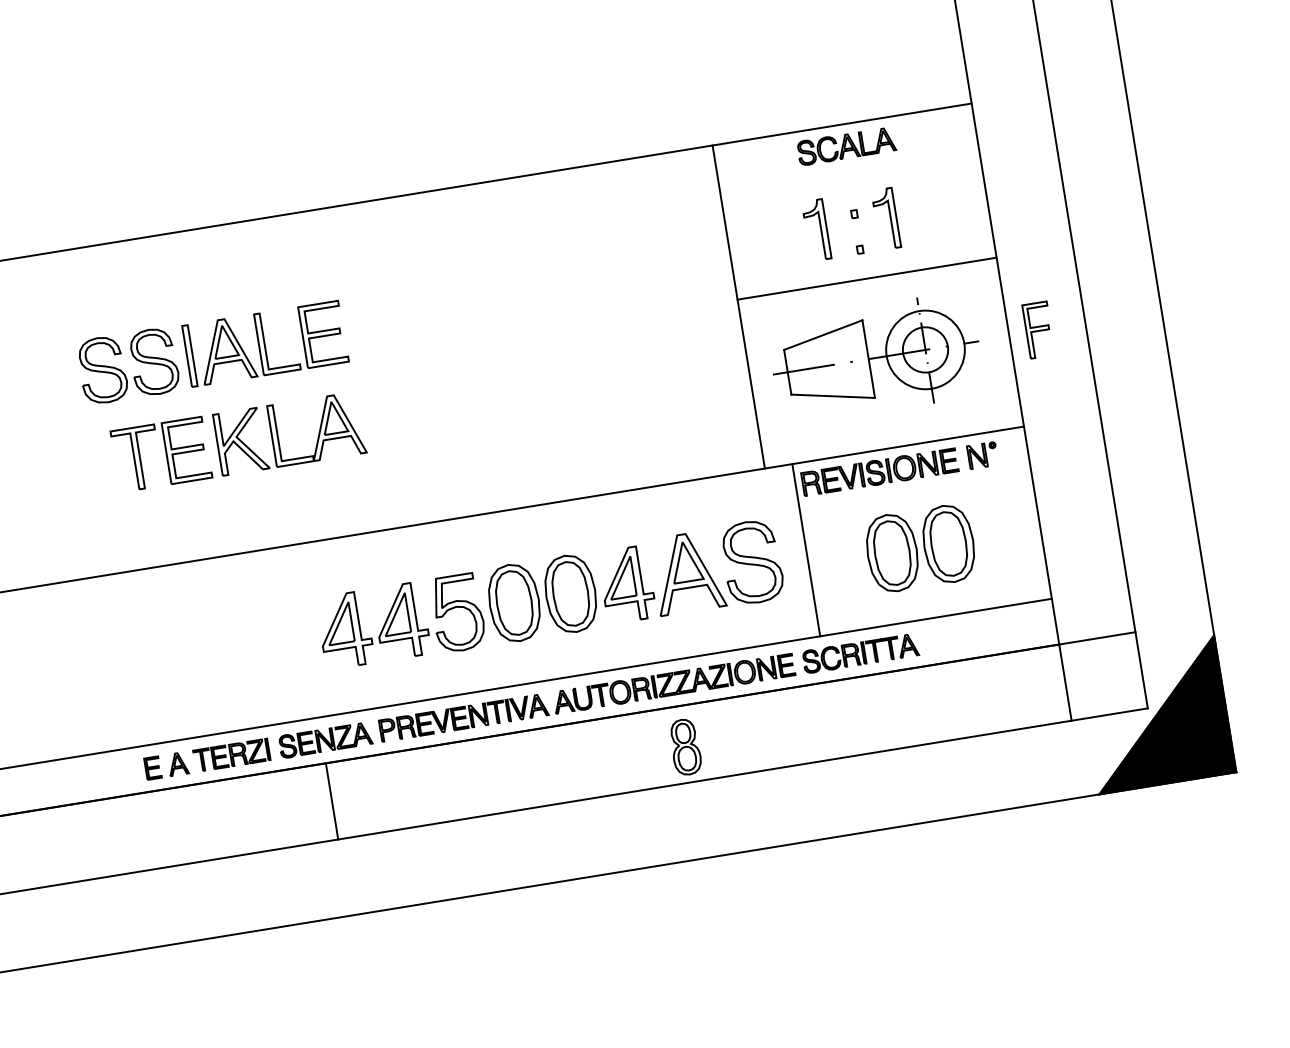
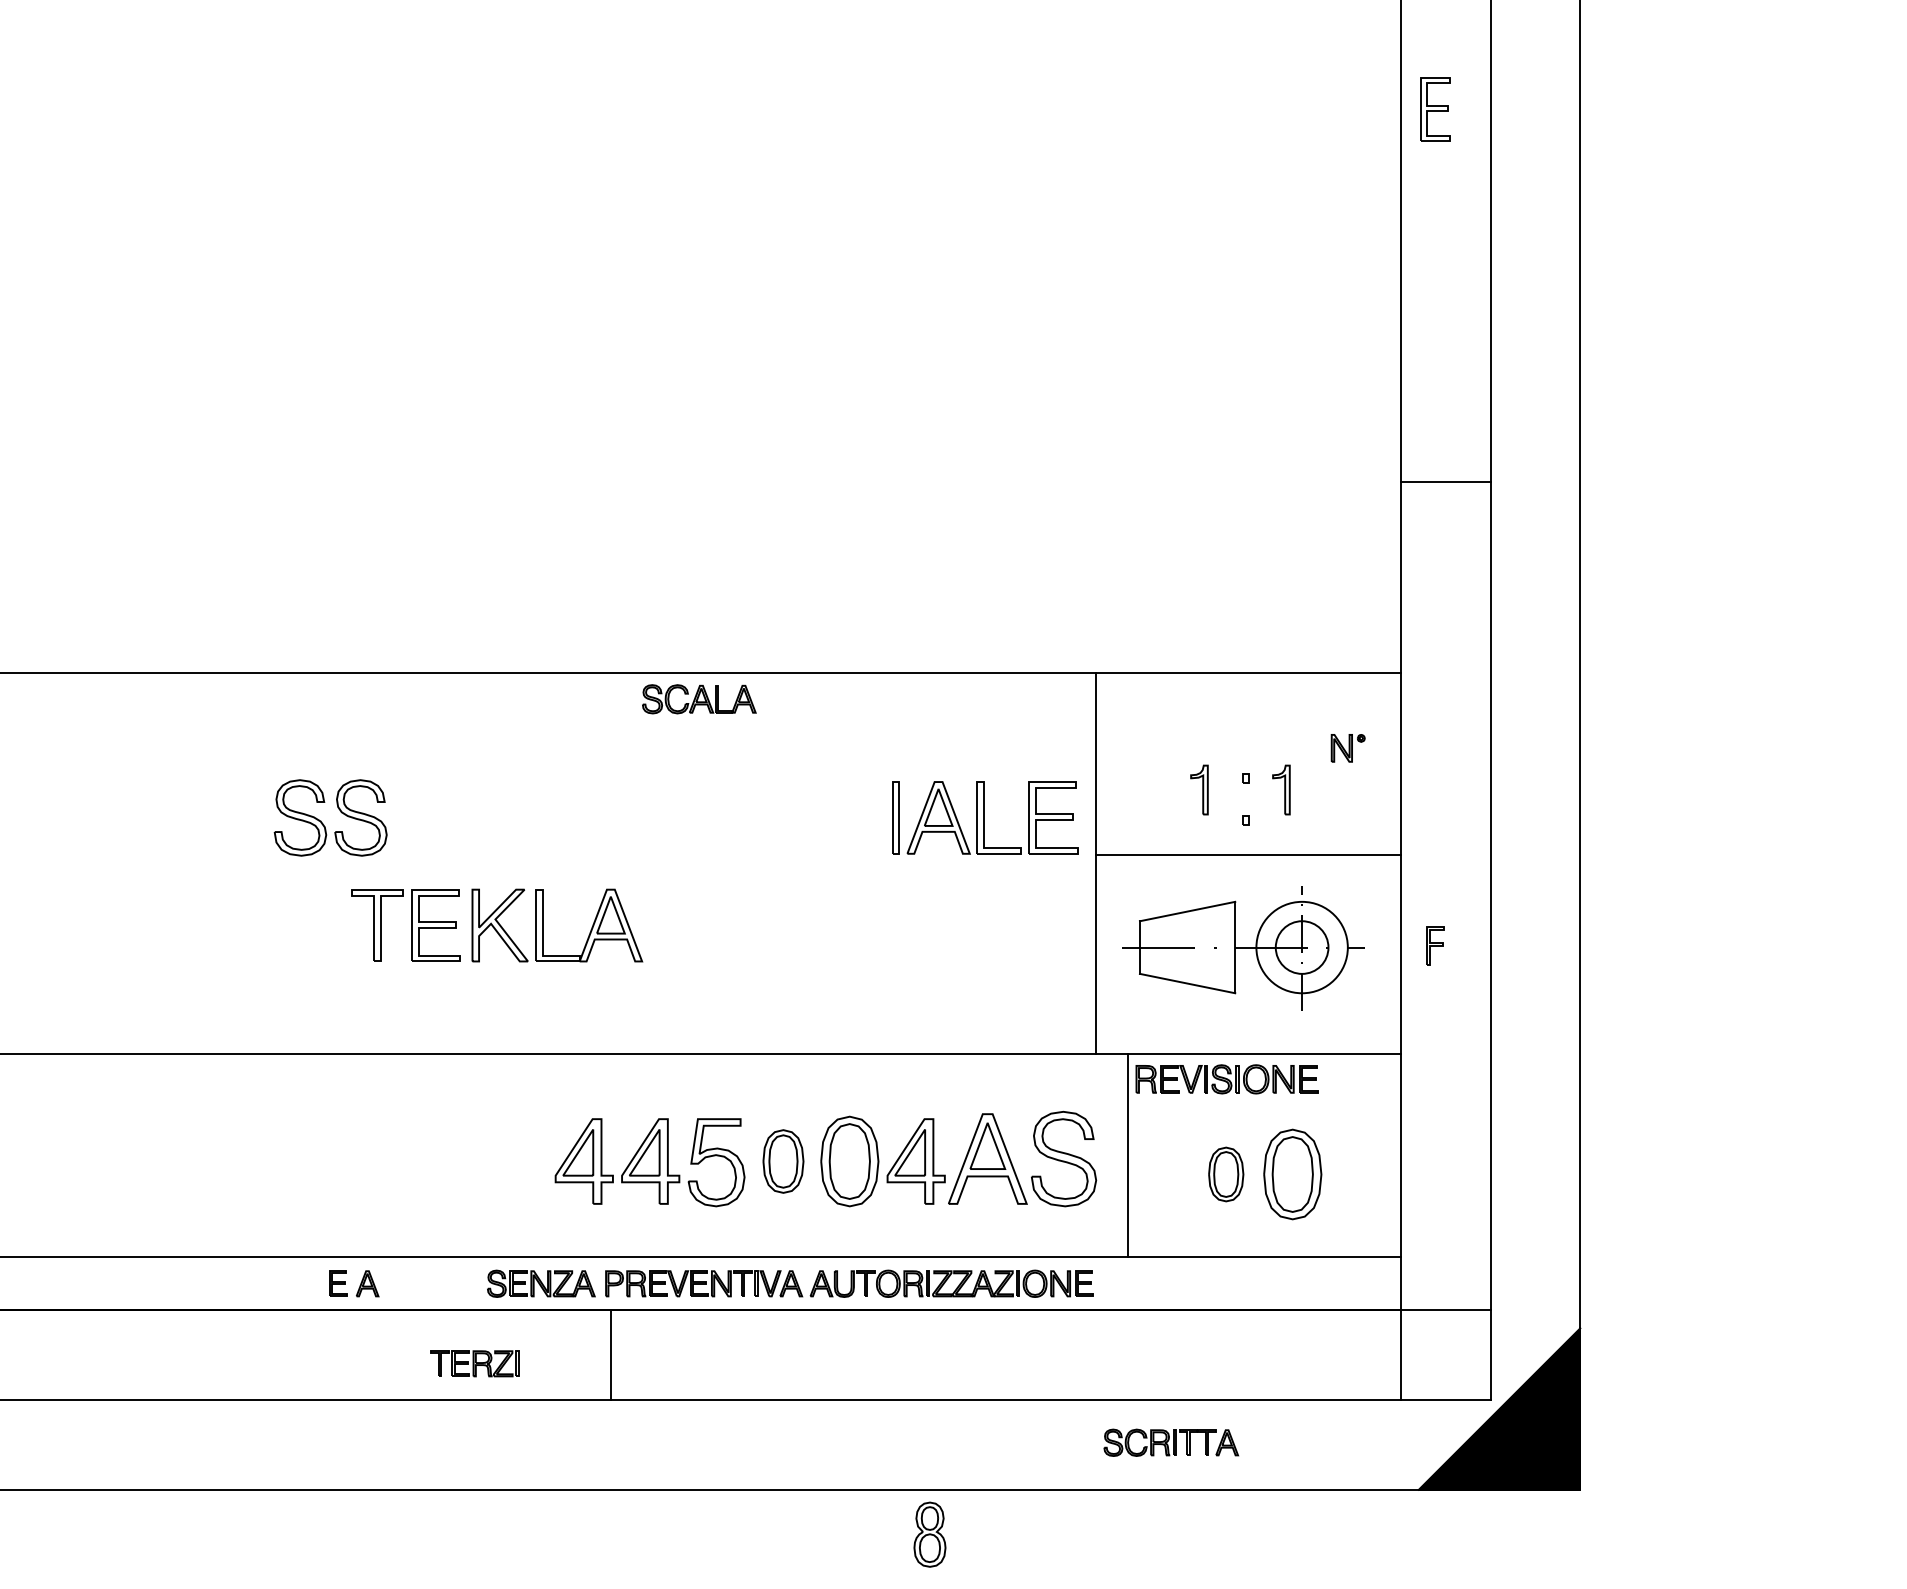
part: (846, 146) -> (699, 699), moved
part: (886, 218) -> (1281, 789), size x0.7
part: (816, 229) -> (1199, 789), size x0.7
part: (1038, 329) -> (1435, 945), size x0.6
part: (265, 343) -> (985, 817), moved
part: (123, 371) -> (323, 823), moved
part: (982, 455) -> (1347, 748), moved
part: (891, 553) -> (1225, 1174), size x0.6
part: (514, 603) -> (783, 1161), size x0.7
part: (860, 653) -> (1171, 1442), moved
part: (685, 747) -> (929, 1534), moved
part: (231, 755) -> (474, 1363), moved
line: (332, 801) -> (611, 1355), moved

